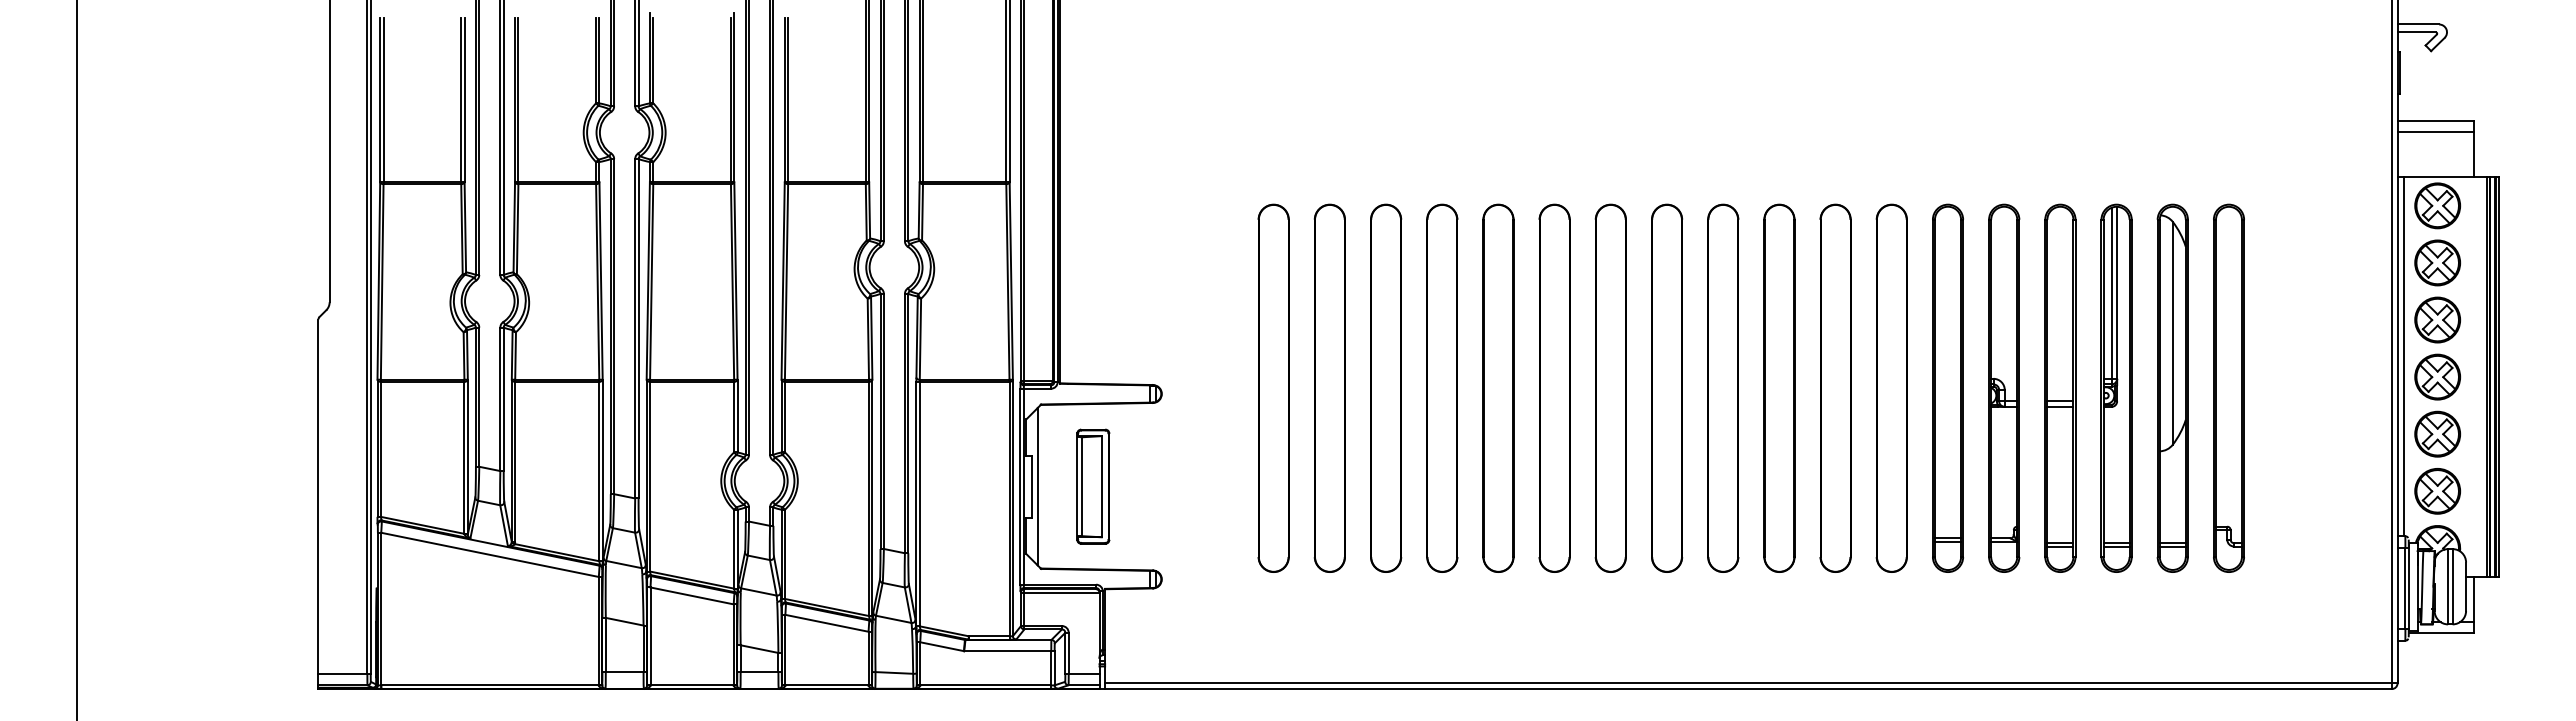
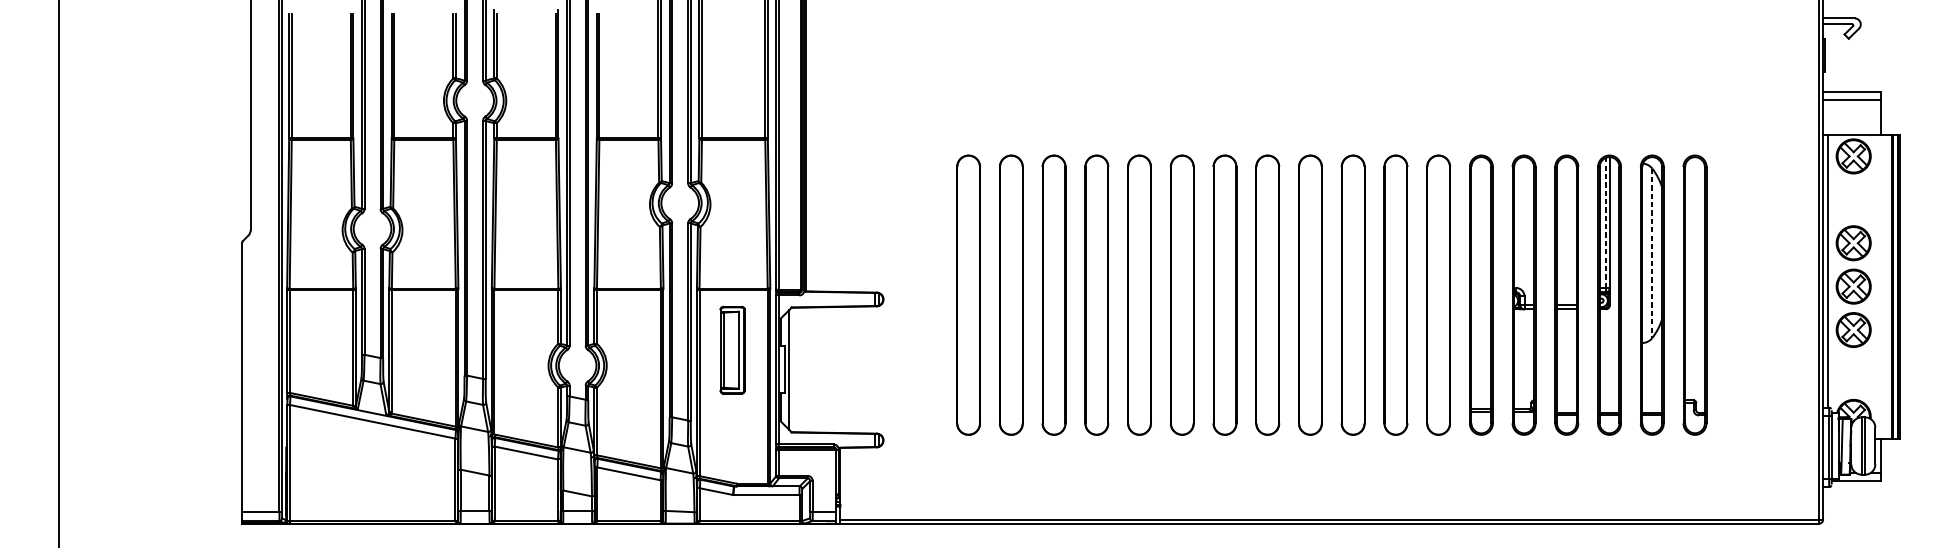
part: (2437, 262) -> (1853, 199), removed
line: (2111, 293) -> (1605, 223), solid -> dashed
line: (2172, 333) -> (1652, 253), solid -> dashed
part: (1093, 486) -> (732, 350), moved
part: (2437, 491) -> (1853, 373), removed

